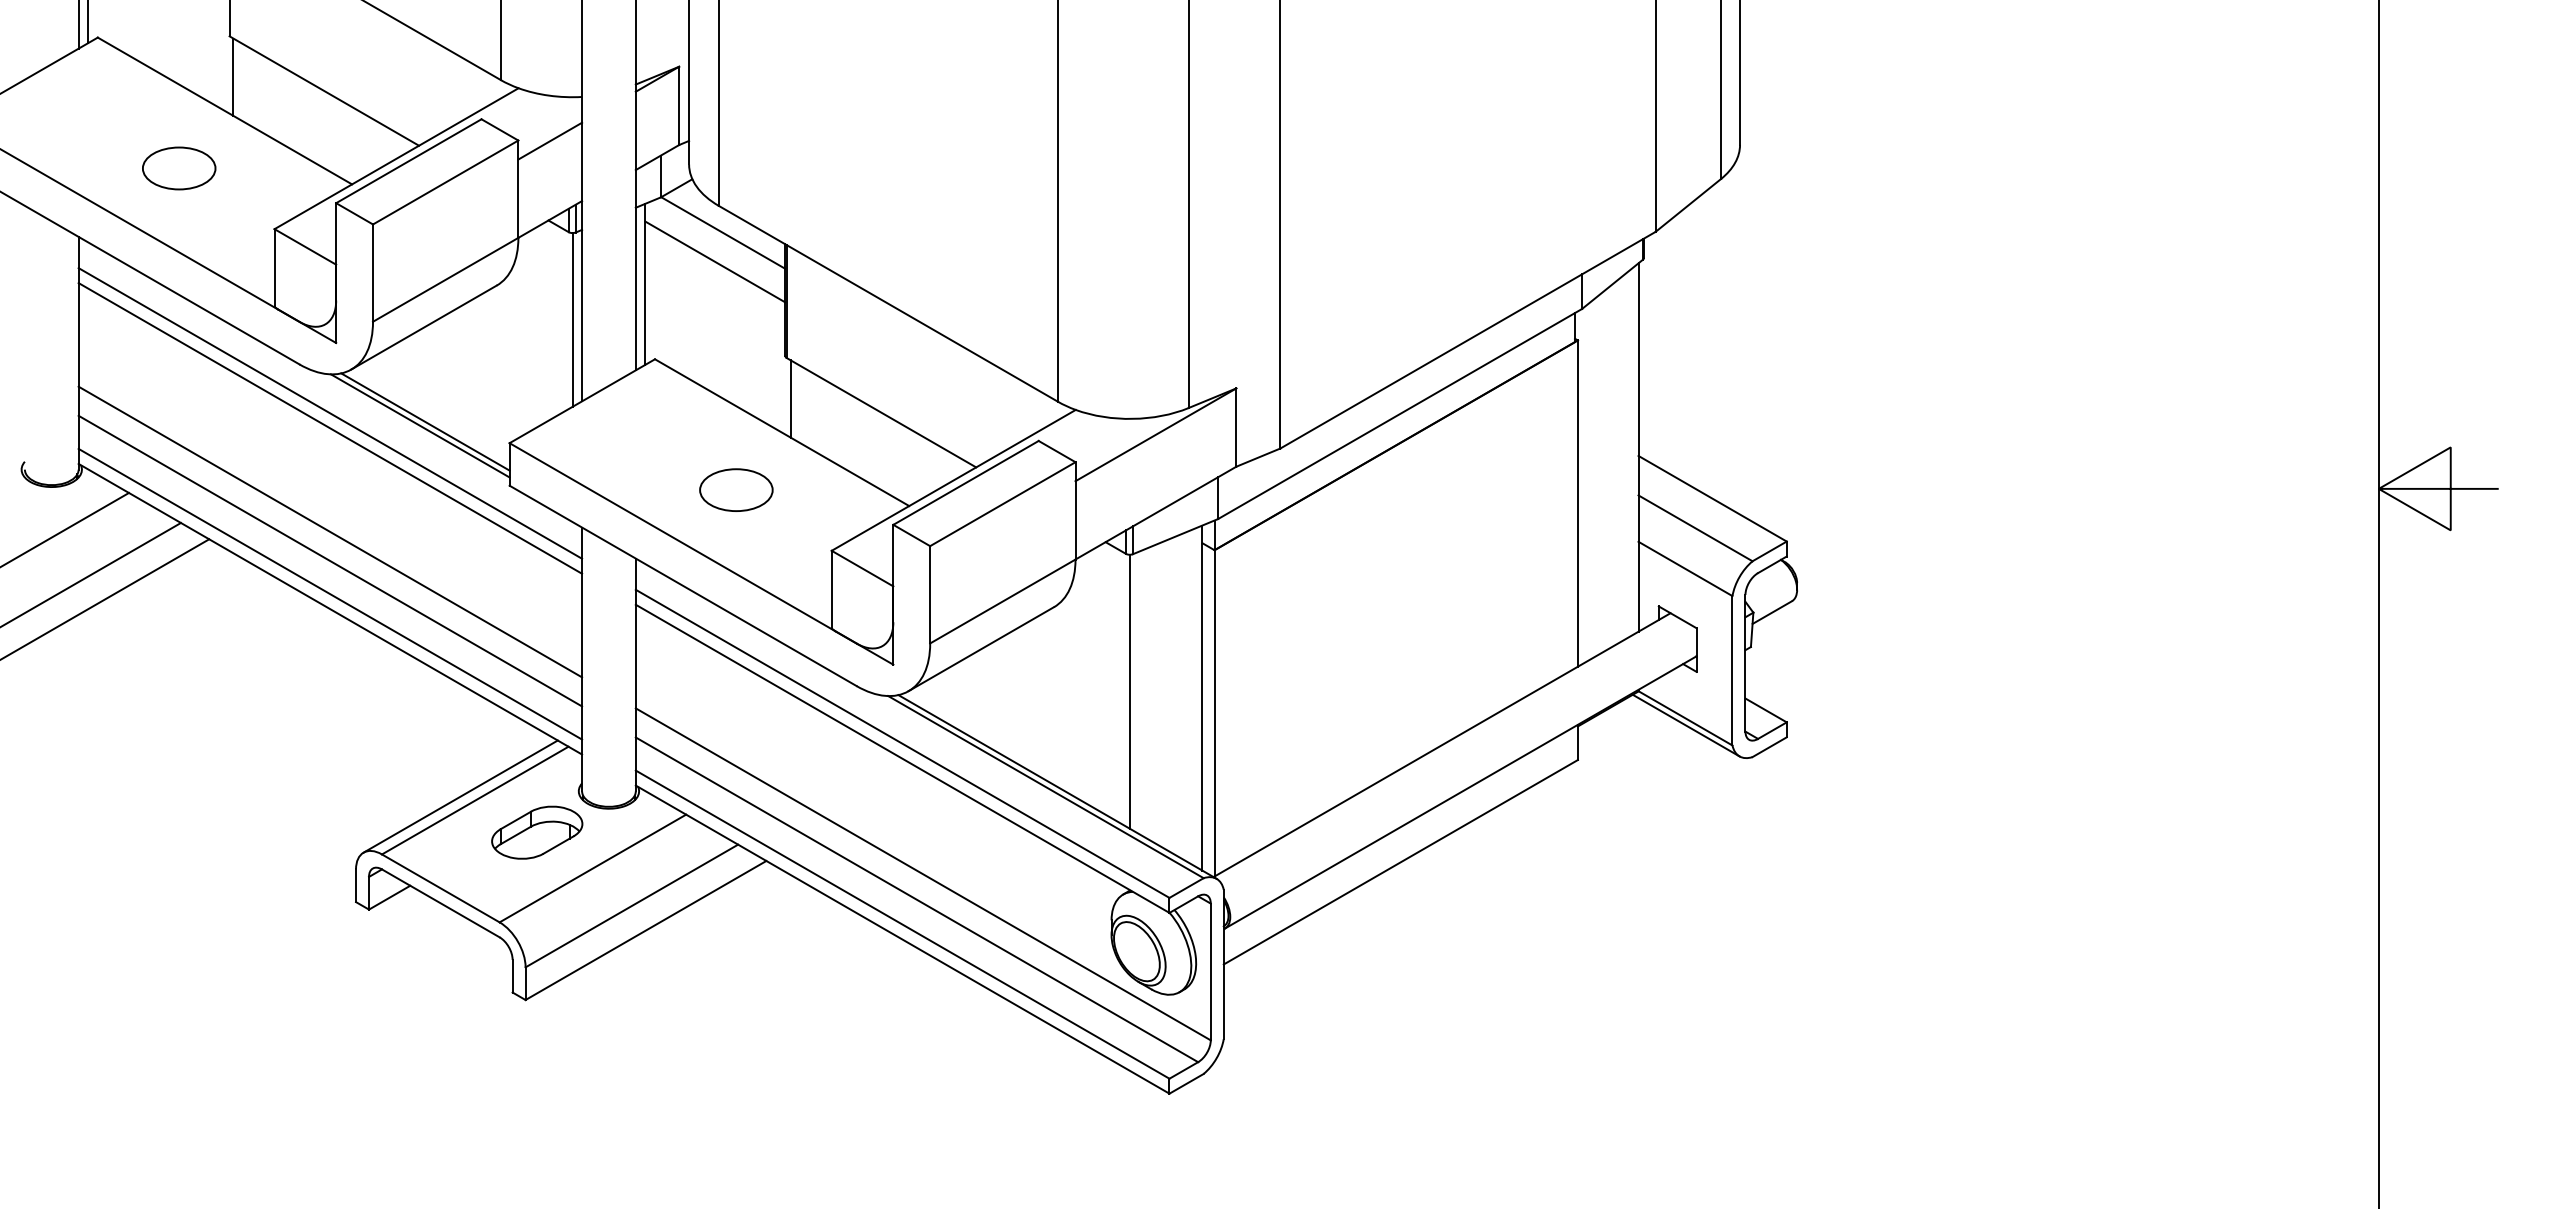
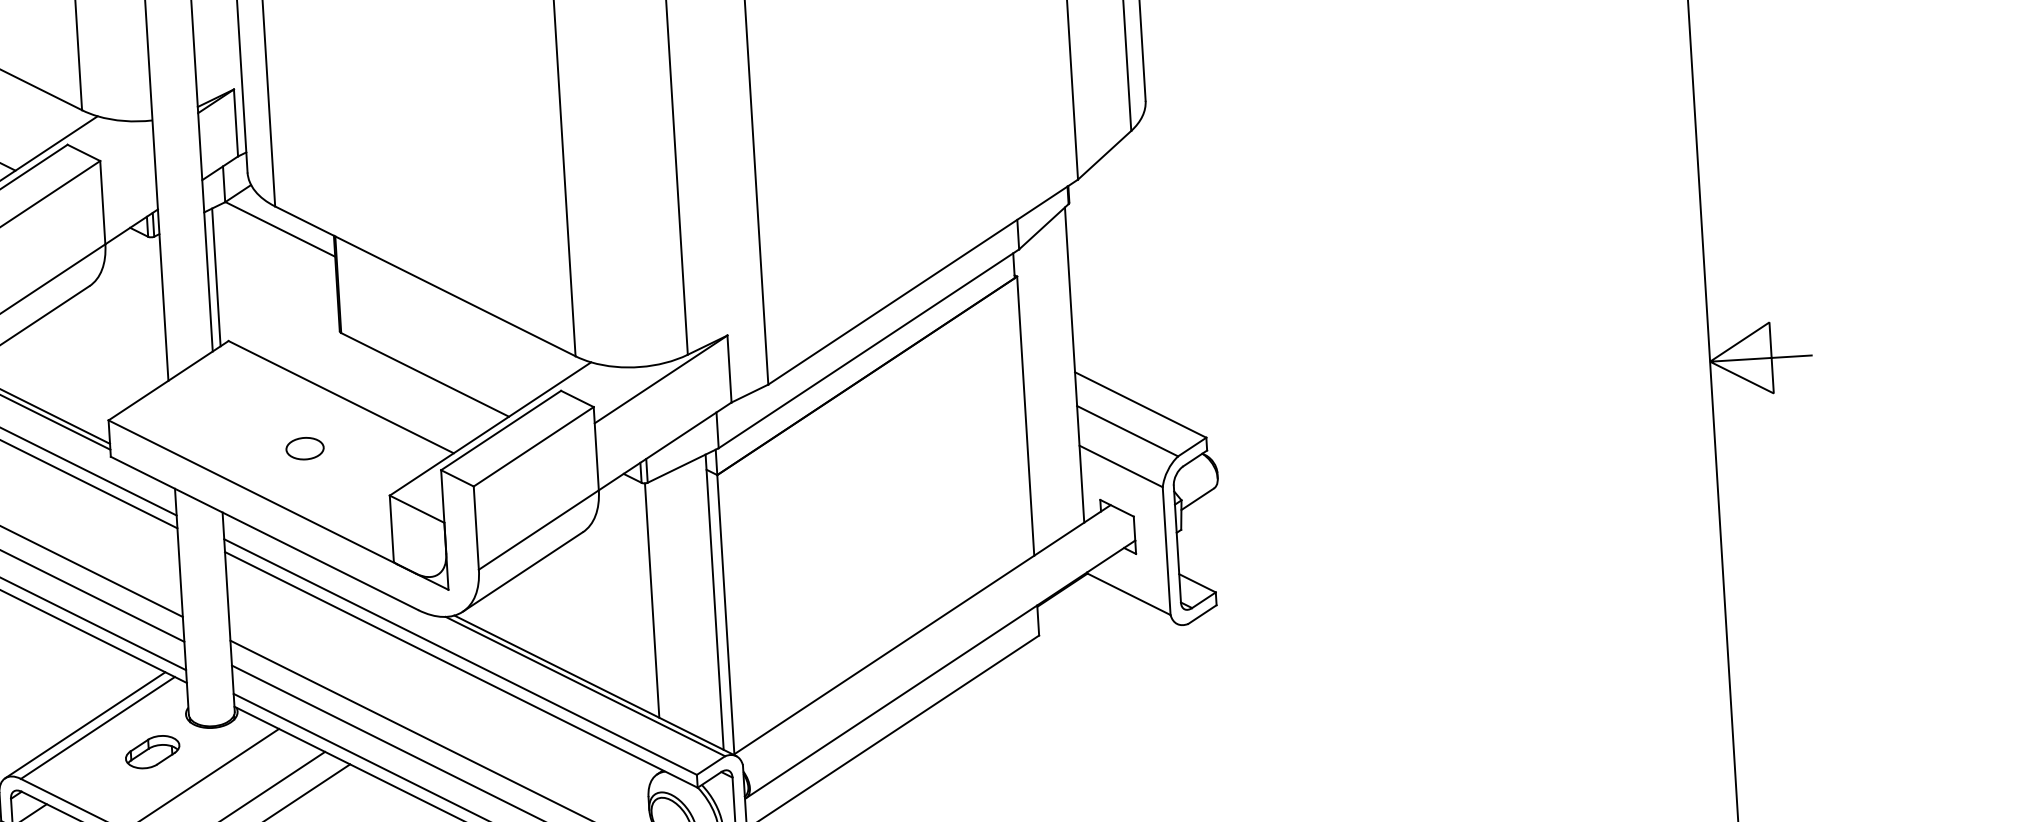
line: (550, 140) -> (127, 159), removed
line: (715, 261) -> (275, 254), removed
line: (572, 319) -> (155, 311), removed
line: (790, 398) -> (346, 367), removed
part: (736, 489) -> (305, 448), size x0.6
line: (1685, 725) -> (1129, 600), removed
part: (537, 832) -> (152, 752), size x0.7

